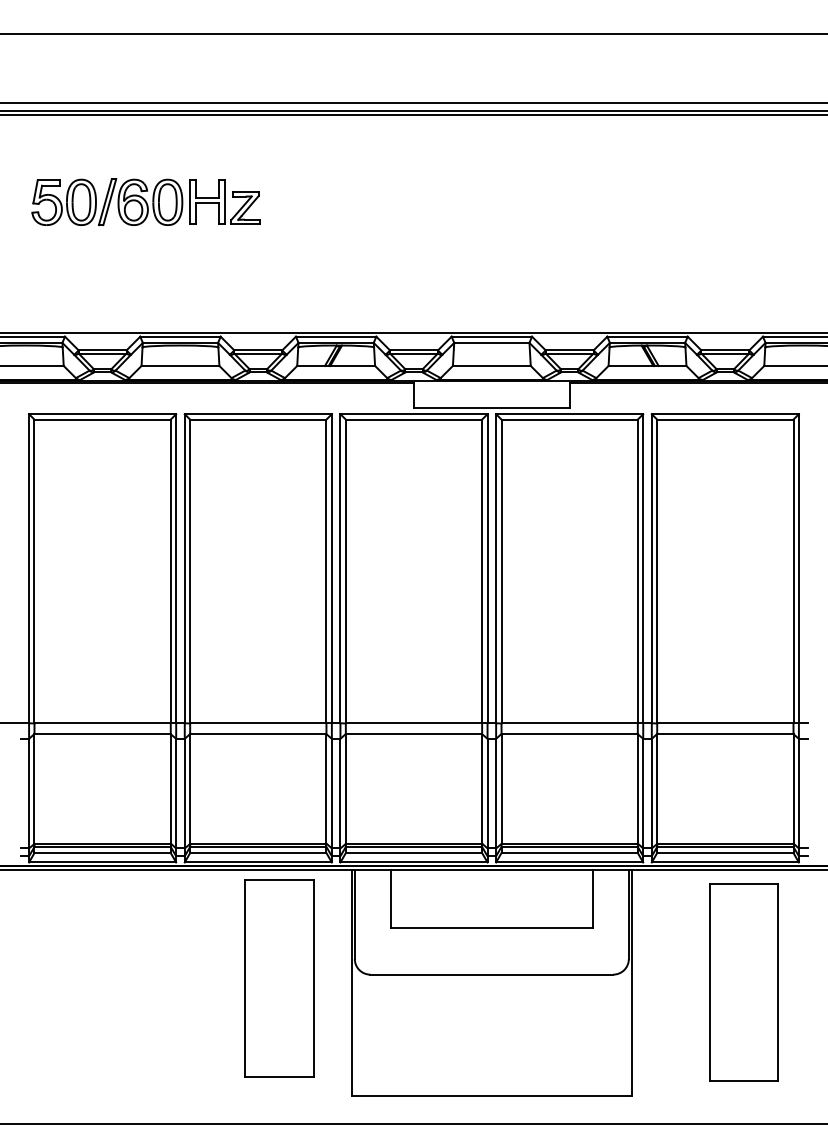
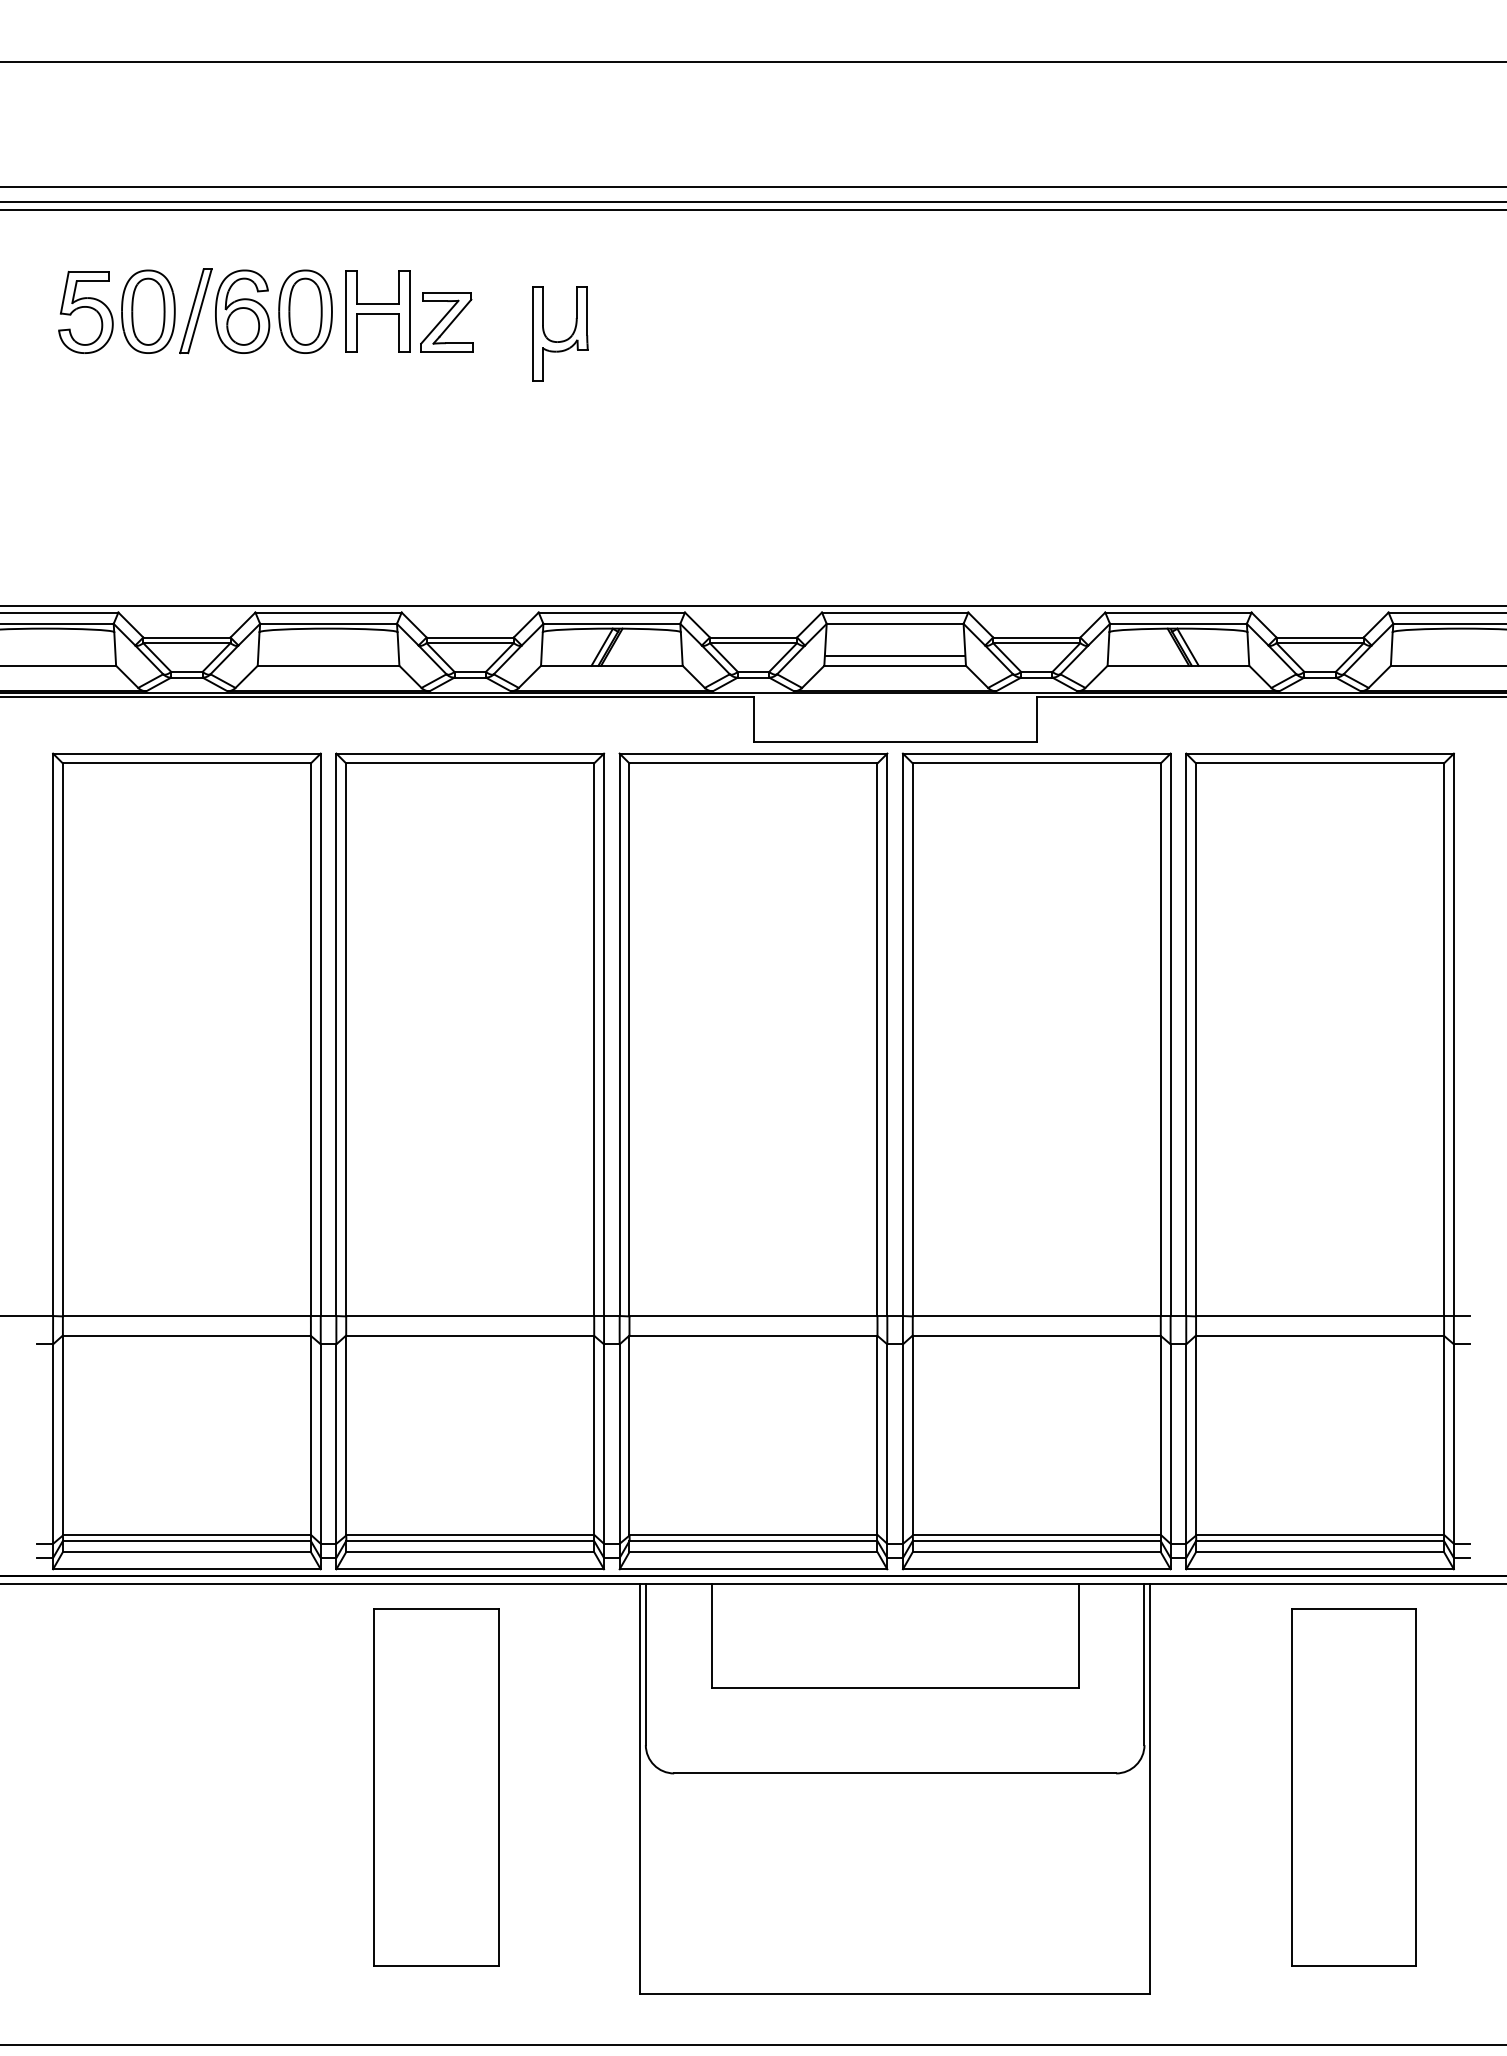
part: (307, 183) -> (559, 333), added
part: (145, 202) -> (264, 311), moved
line: (491, 360) -> (894, 655), added
part: (279, 978) -> (435, 1787), moved

